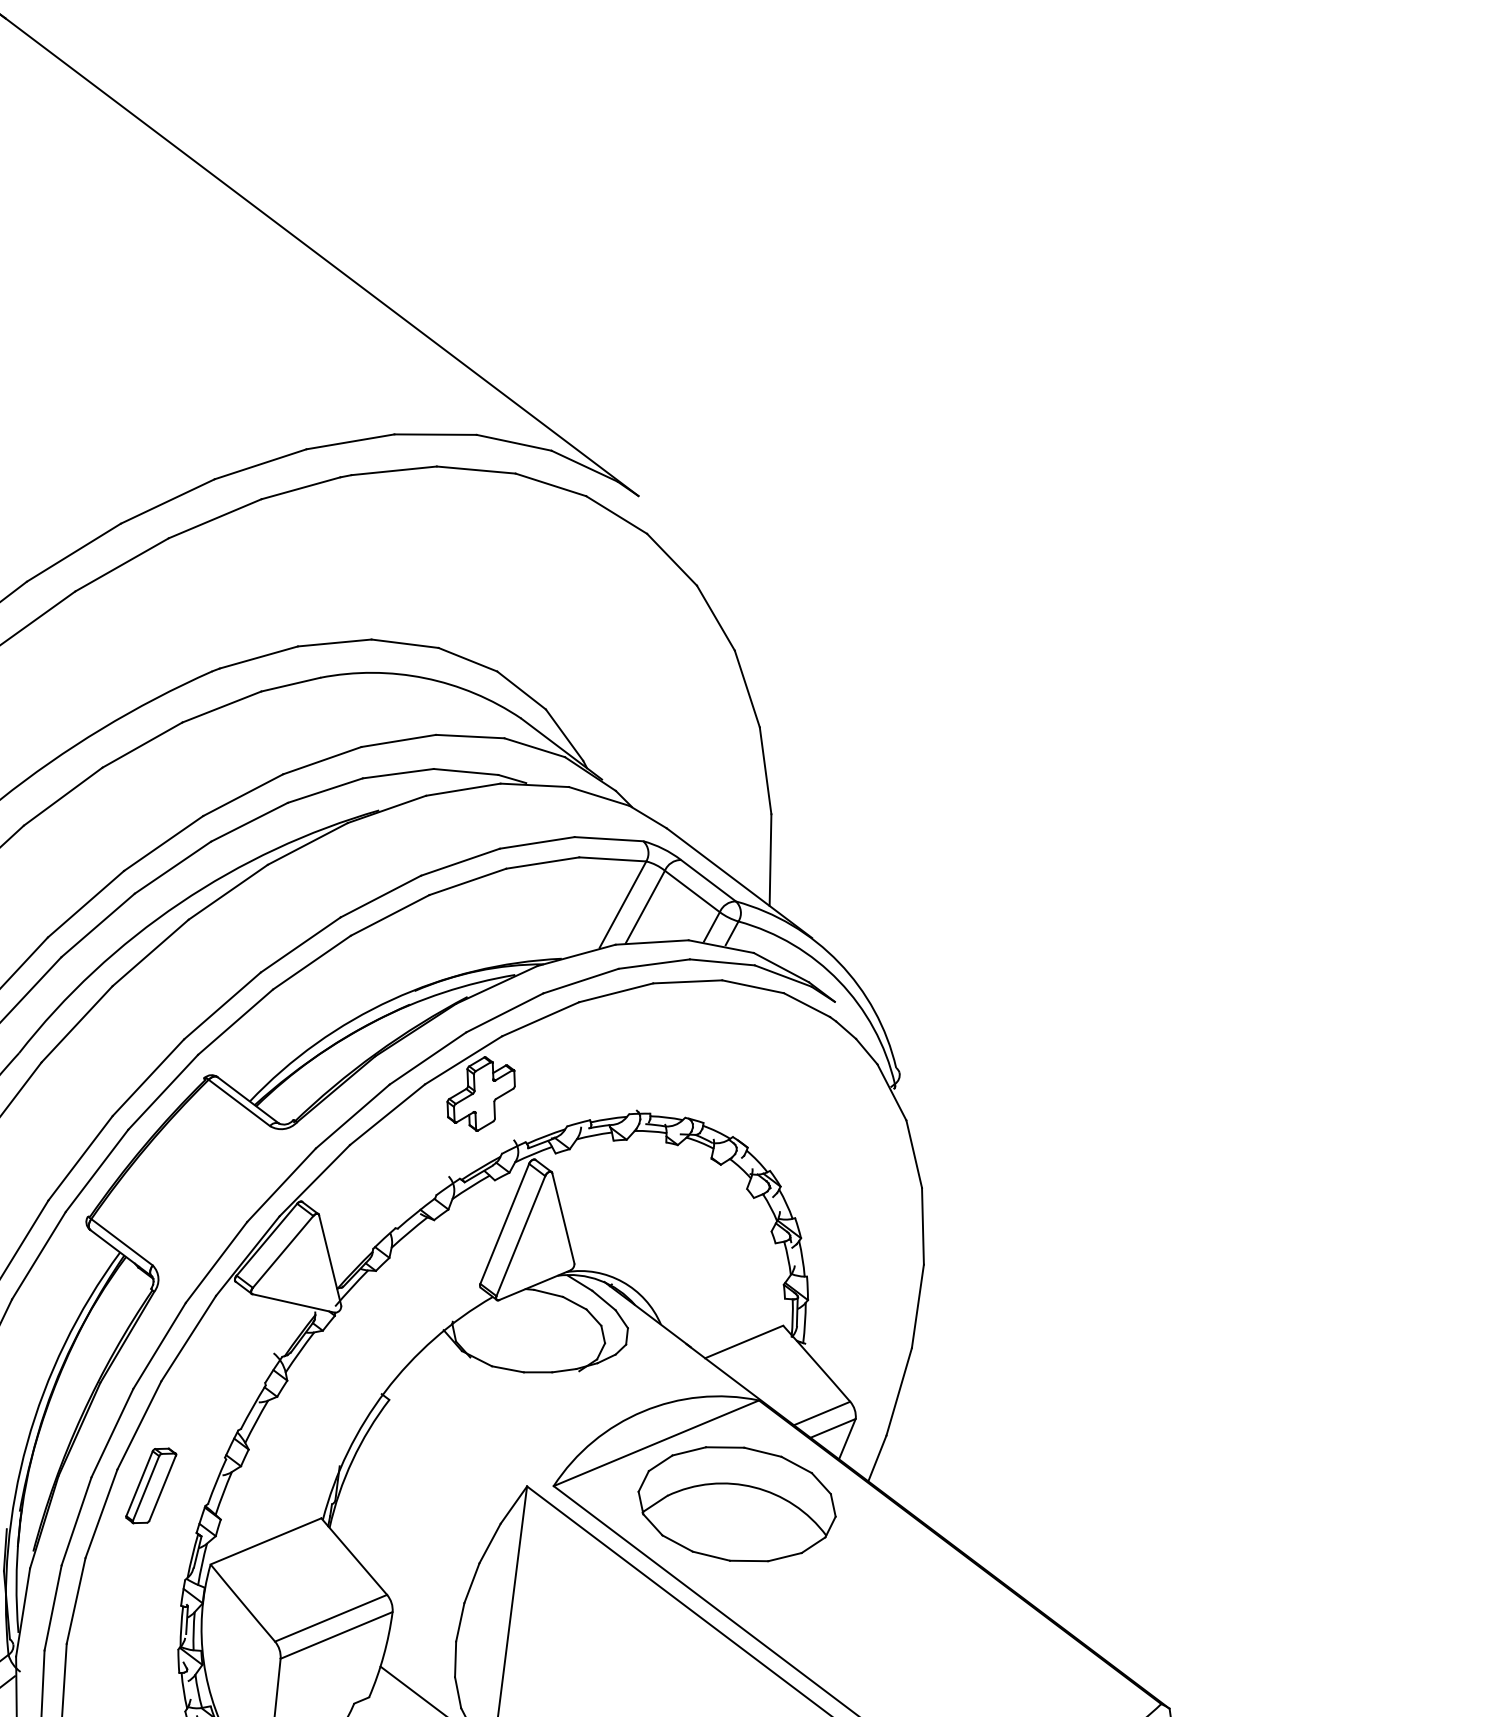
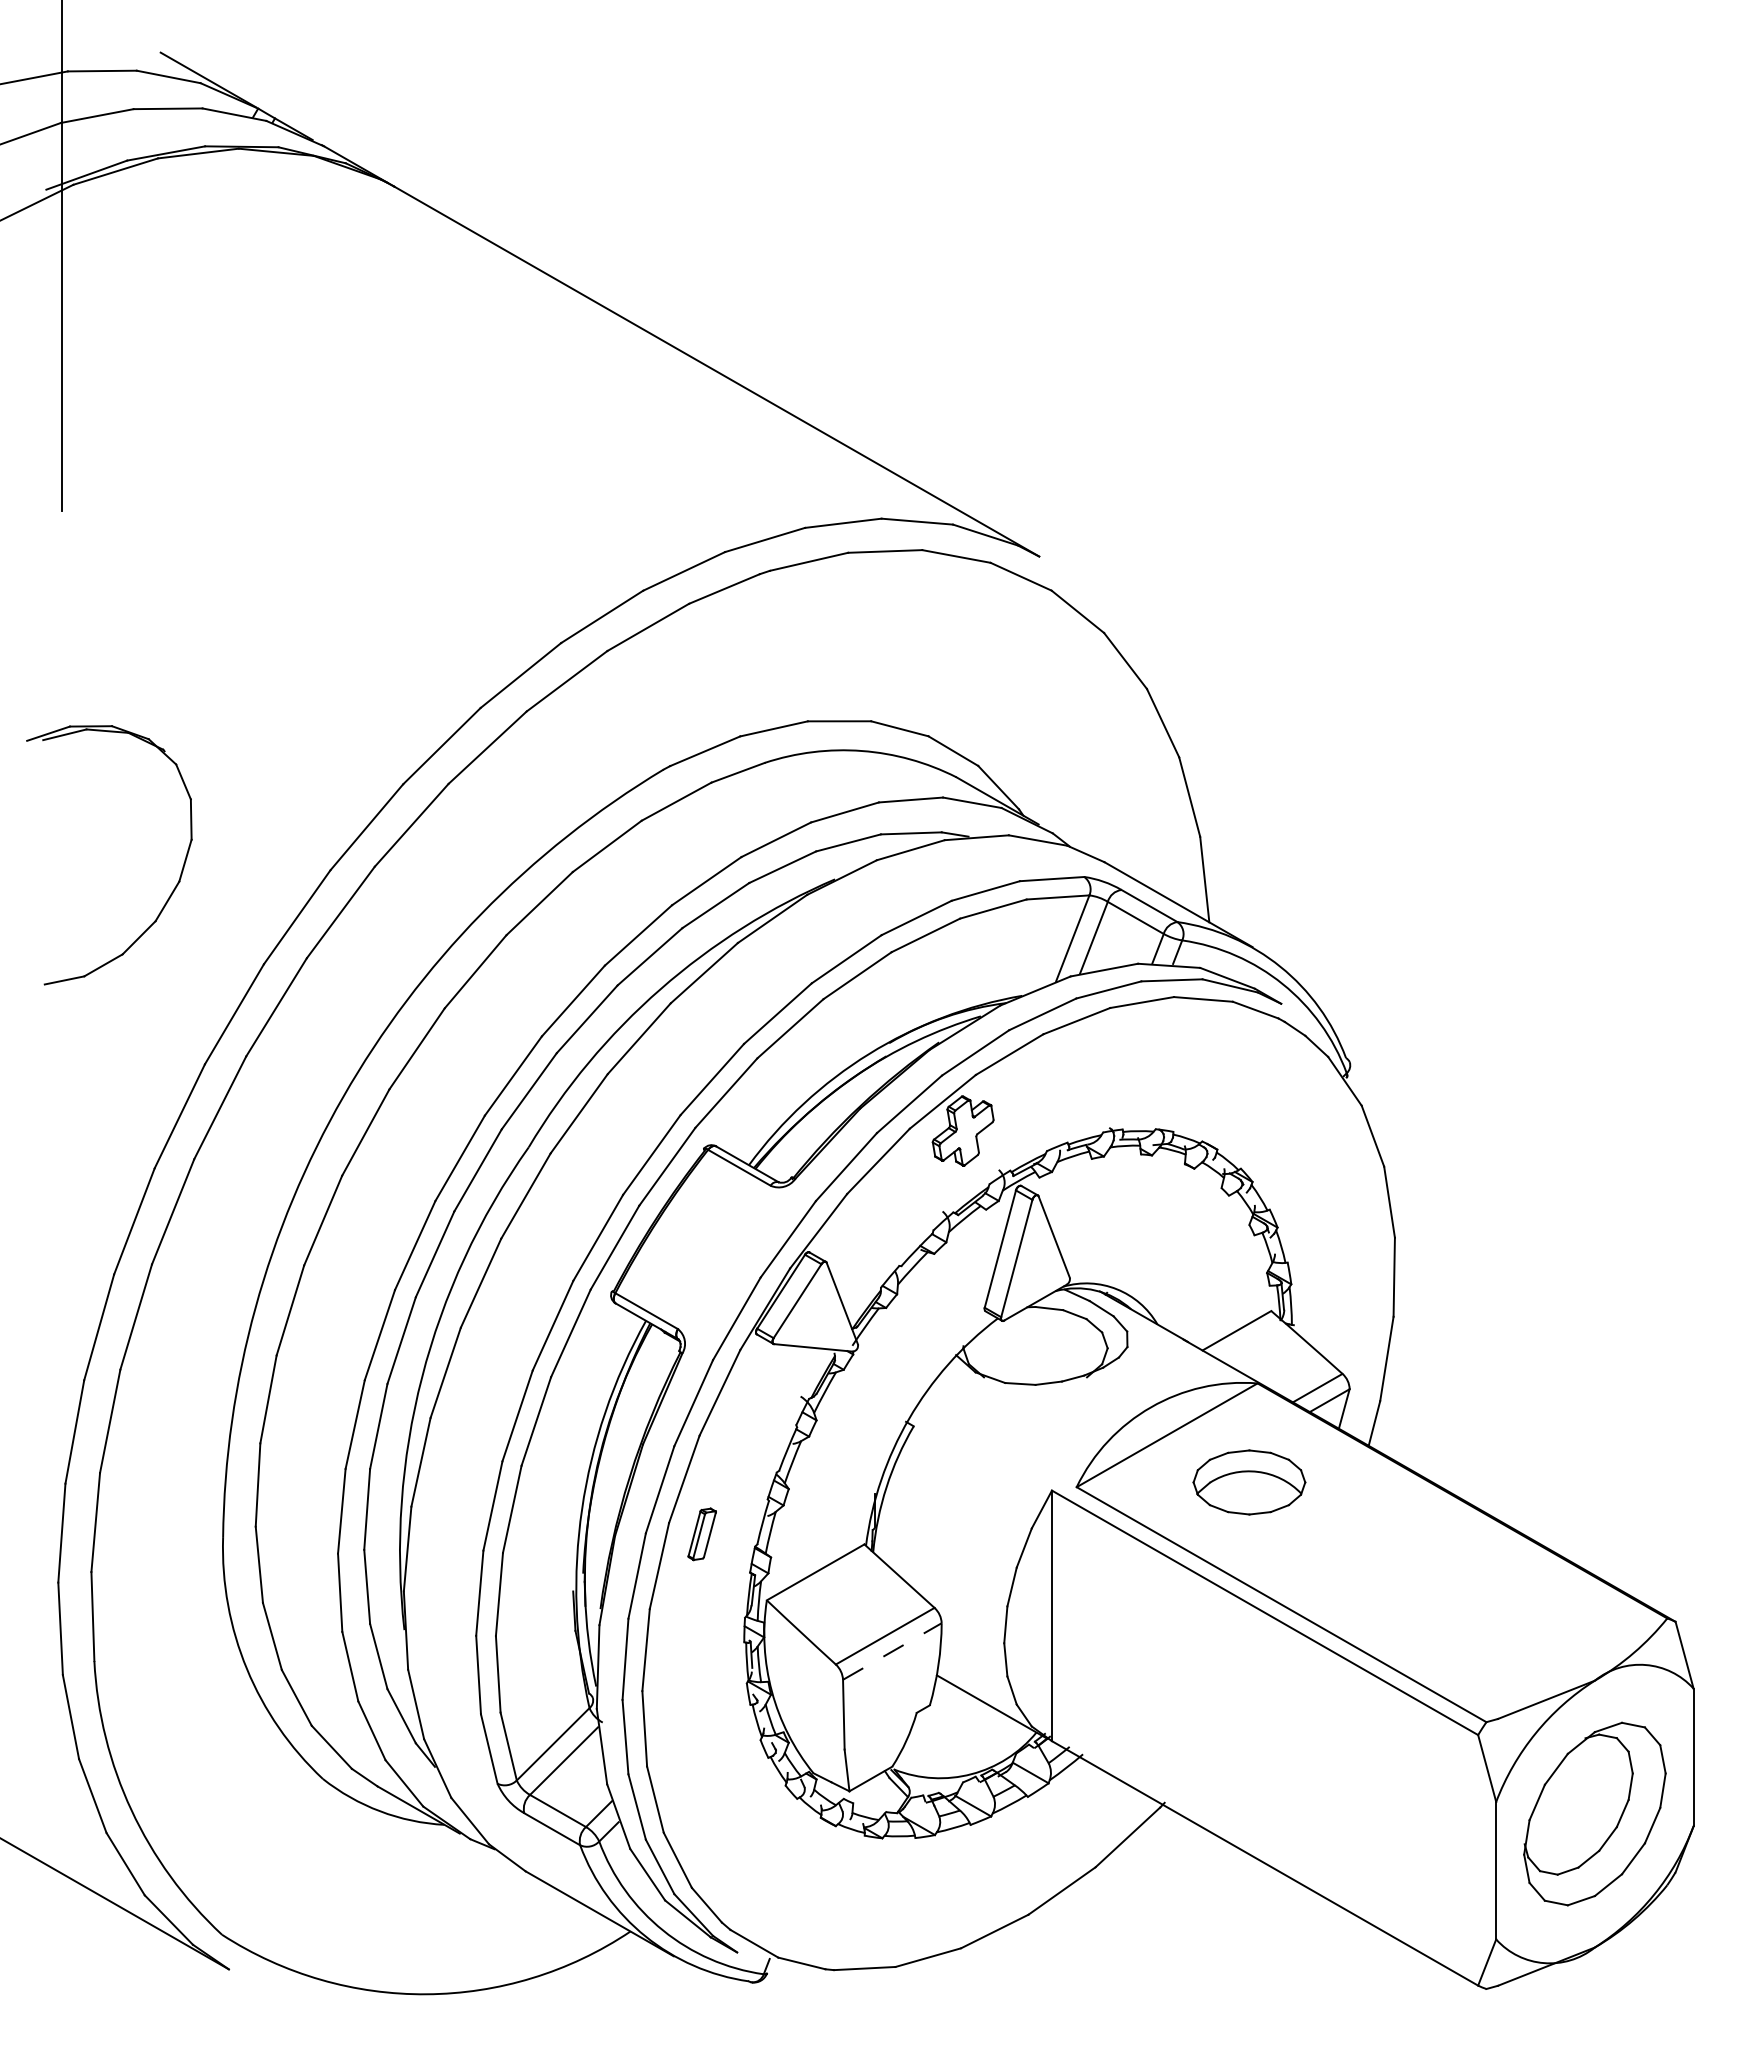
part: (150, 1486) -> (701, 1534), size x0.7
part: (737, 1504) -> (1249, 1482), size x0.6
line: (336, 1635) -> (892, 1651), solid -> dashed

